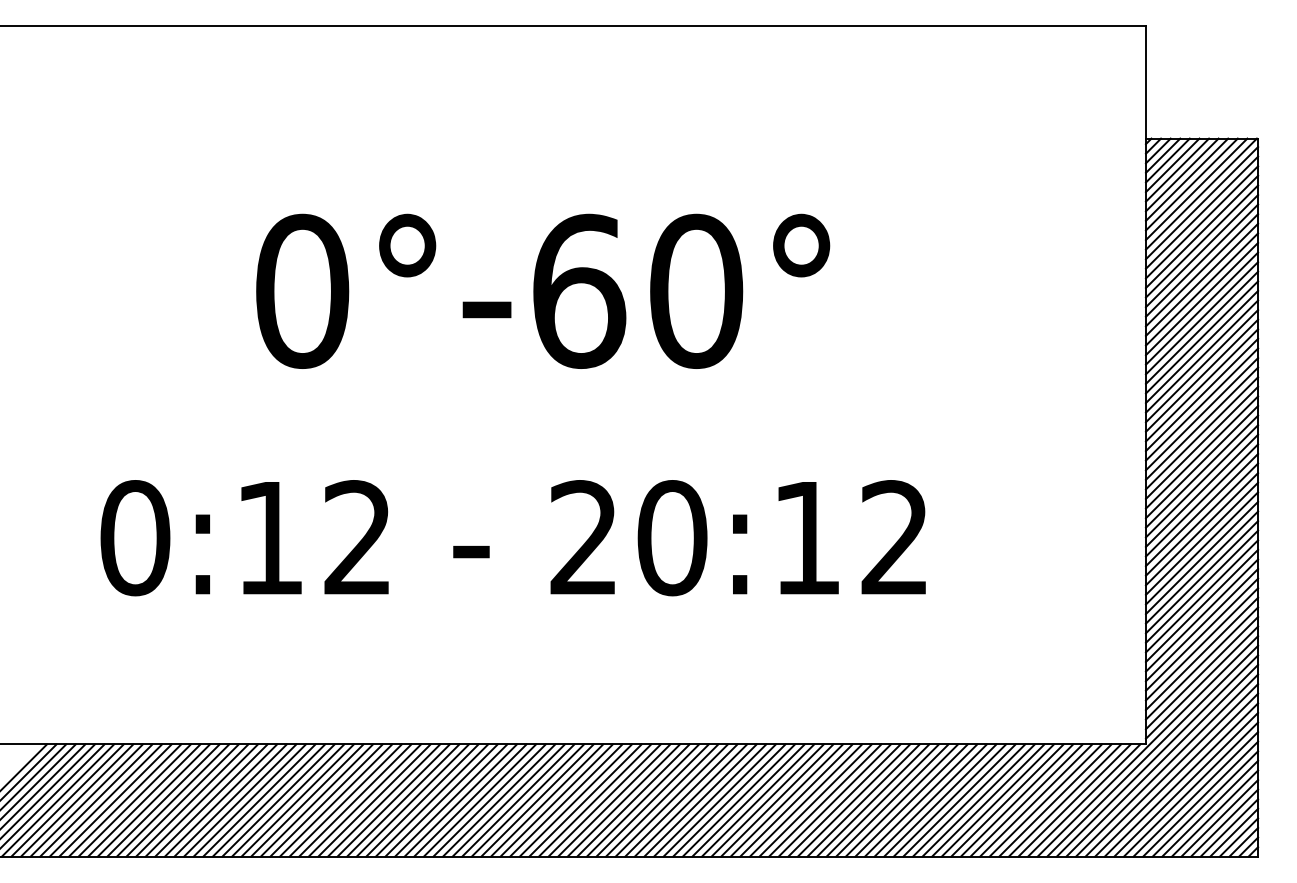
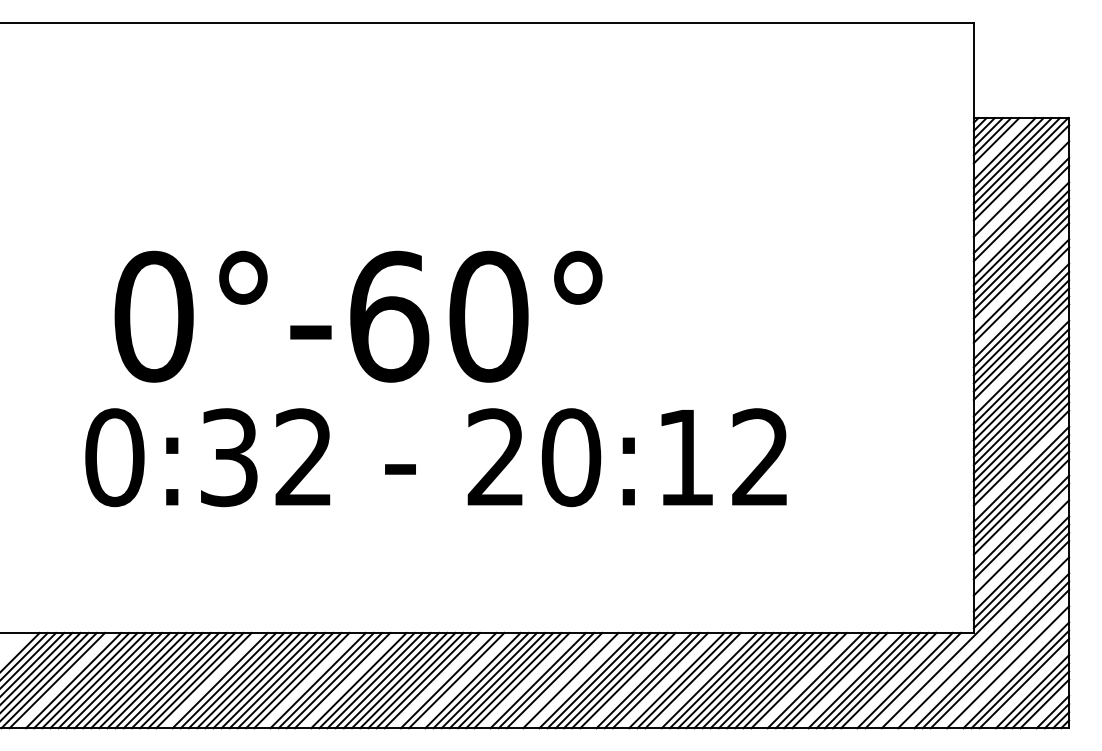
line: (1177, 169) -> (1000, 144), removed
line: (1201, 212) -> (1021, 180), removed
line: (1201, 231) -> (1021, 197), removed
line: (1201, 260) -> (1021, 221), removed
text: (543, 290) -> (358, 316), moved
line: (1201, 327) -> (1021, 278), removed
line: (1201, 356) -> (1021, 303), removed
line: (1201, 423) -> (1021, 360), removed
text: (269, 538) -> (228, 457), 0:12 -> 0:32
line: (1201, 548) -> (1021, 466), removed
line: (1201, 605) -> (1021, 514), removed
line: (1201, 634) -> (1021, 539), removed
line: (1201, 653) -> (1021, 555), removed
line: (1152, 750) -> (979, 638), removed
line: (1162, 760) -> (987, 646), removed
line: (1181, 779) -> (1004, 662), removed
line: (1191, 789) -> (1012, 671), removed
line: (77, 800) -> (65, 680), removed
line: (249, 800) -> (211, 680), removed
line: (364, 800) -> (309, 680), removed
line: (412, 800) -> (350, 680), removed
line: (518, 800) -> (440, 680), removed
line: (547, 800) -> (465, 680), removed
line: (623, 800) -> (529, 680), removed
line: (662, 800) -> (562, 680), removed
line: (681, 800) -> (579, 680), removed
line: (748, 800) -> (636, 680), removed
line: (786, 800) -> (668, 680), removed
line: (825, 800) -> (701, 680), removed
line: (949, 800) -> (806, 680), removed
line: (997, 800) -> (847, 680), removed
line: (1055, 800) -> (896, 680), removed
line: (1084, 800) -> (921, 680), removed
line: (1210, 808) -> (1028, 687), removed
line: (1234, 832) -> (1049, 707), removed

